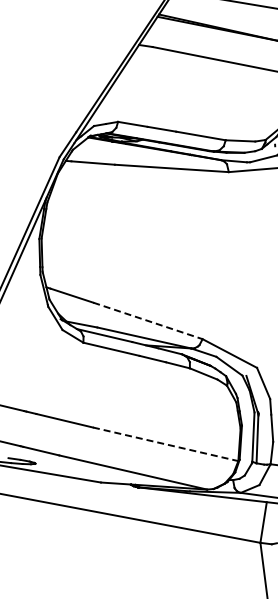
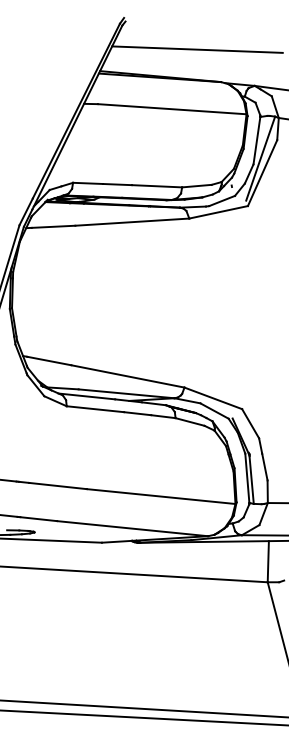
line: (147, 320) -> (127, 376), dashed -> solid
line: (165, 444) -> (161, 496), dashed -> solid

